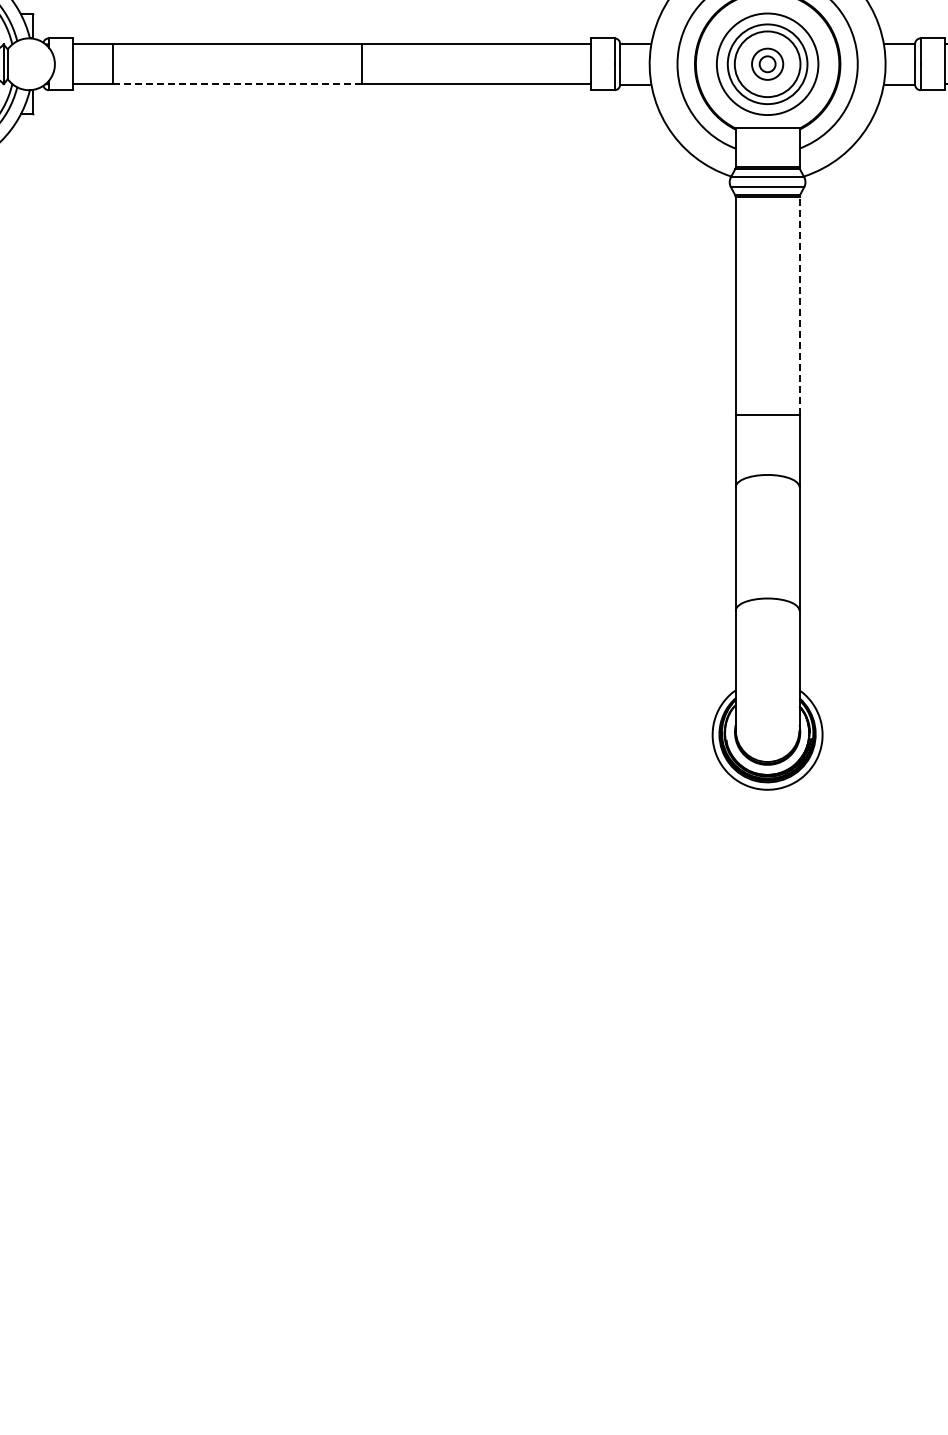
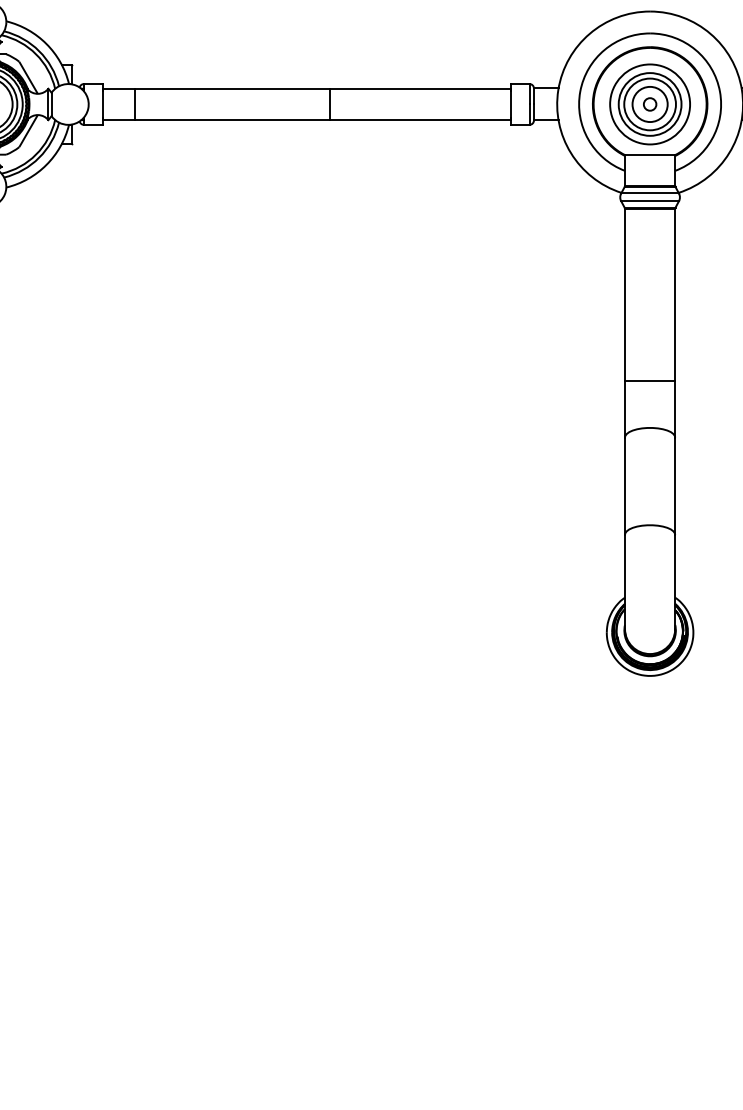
circle: (767, 63) -> (650, 103), size x1.43
line: (237, 84) -> (232, 120), dashed -> solid
line: (799, 305) -> (675, 294), dashed -> solid

